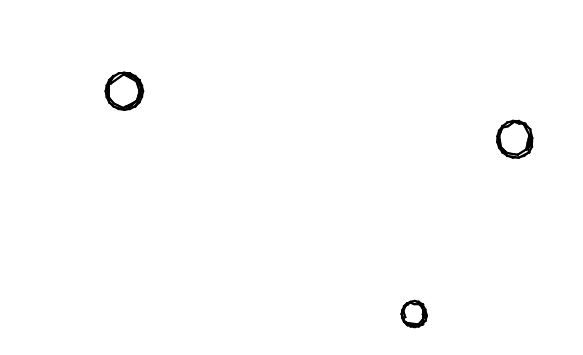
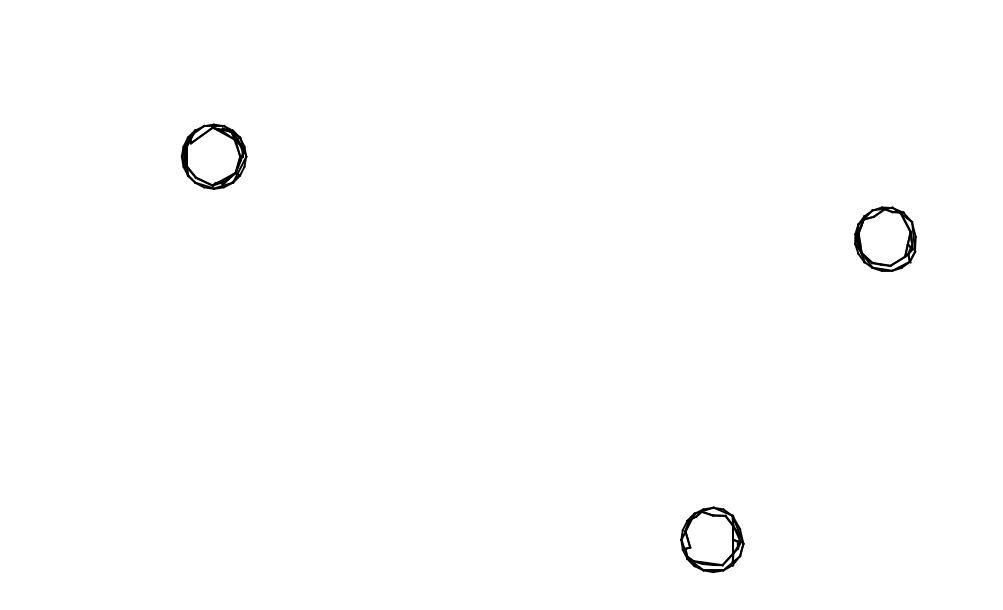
part: (414, 313) -> (713, 538), size x1.43

